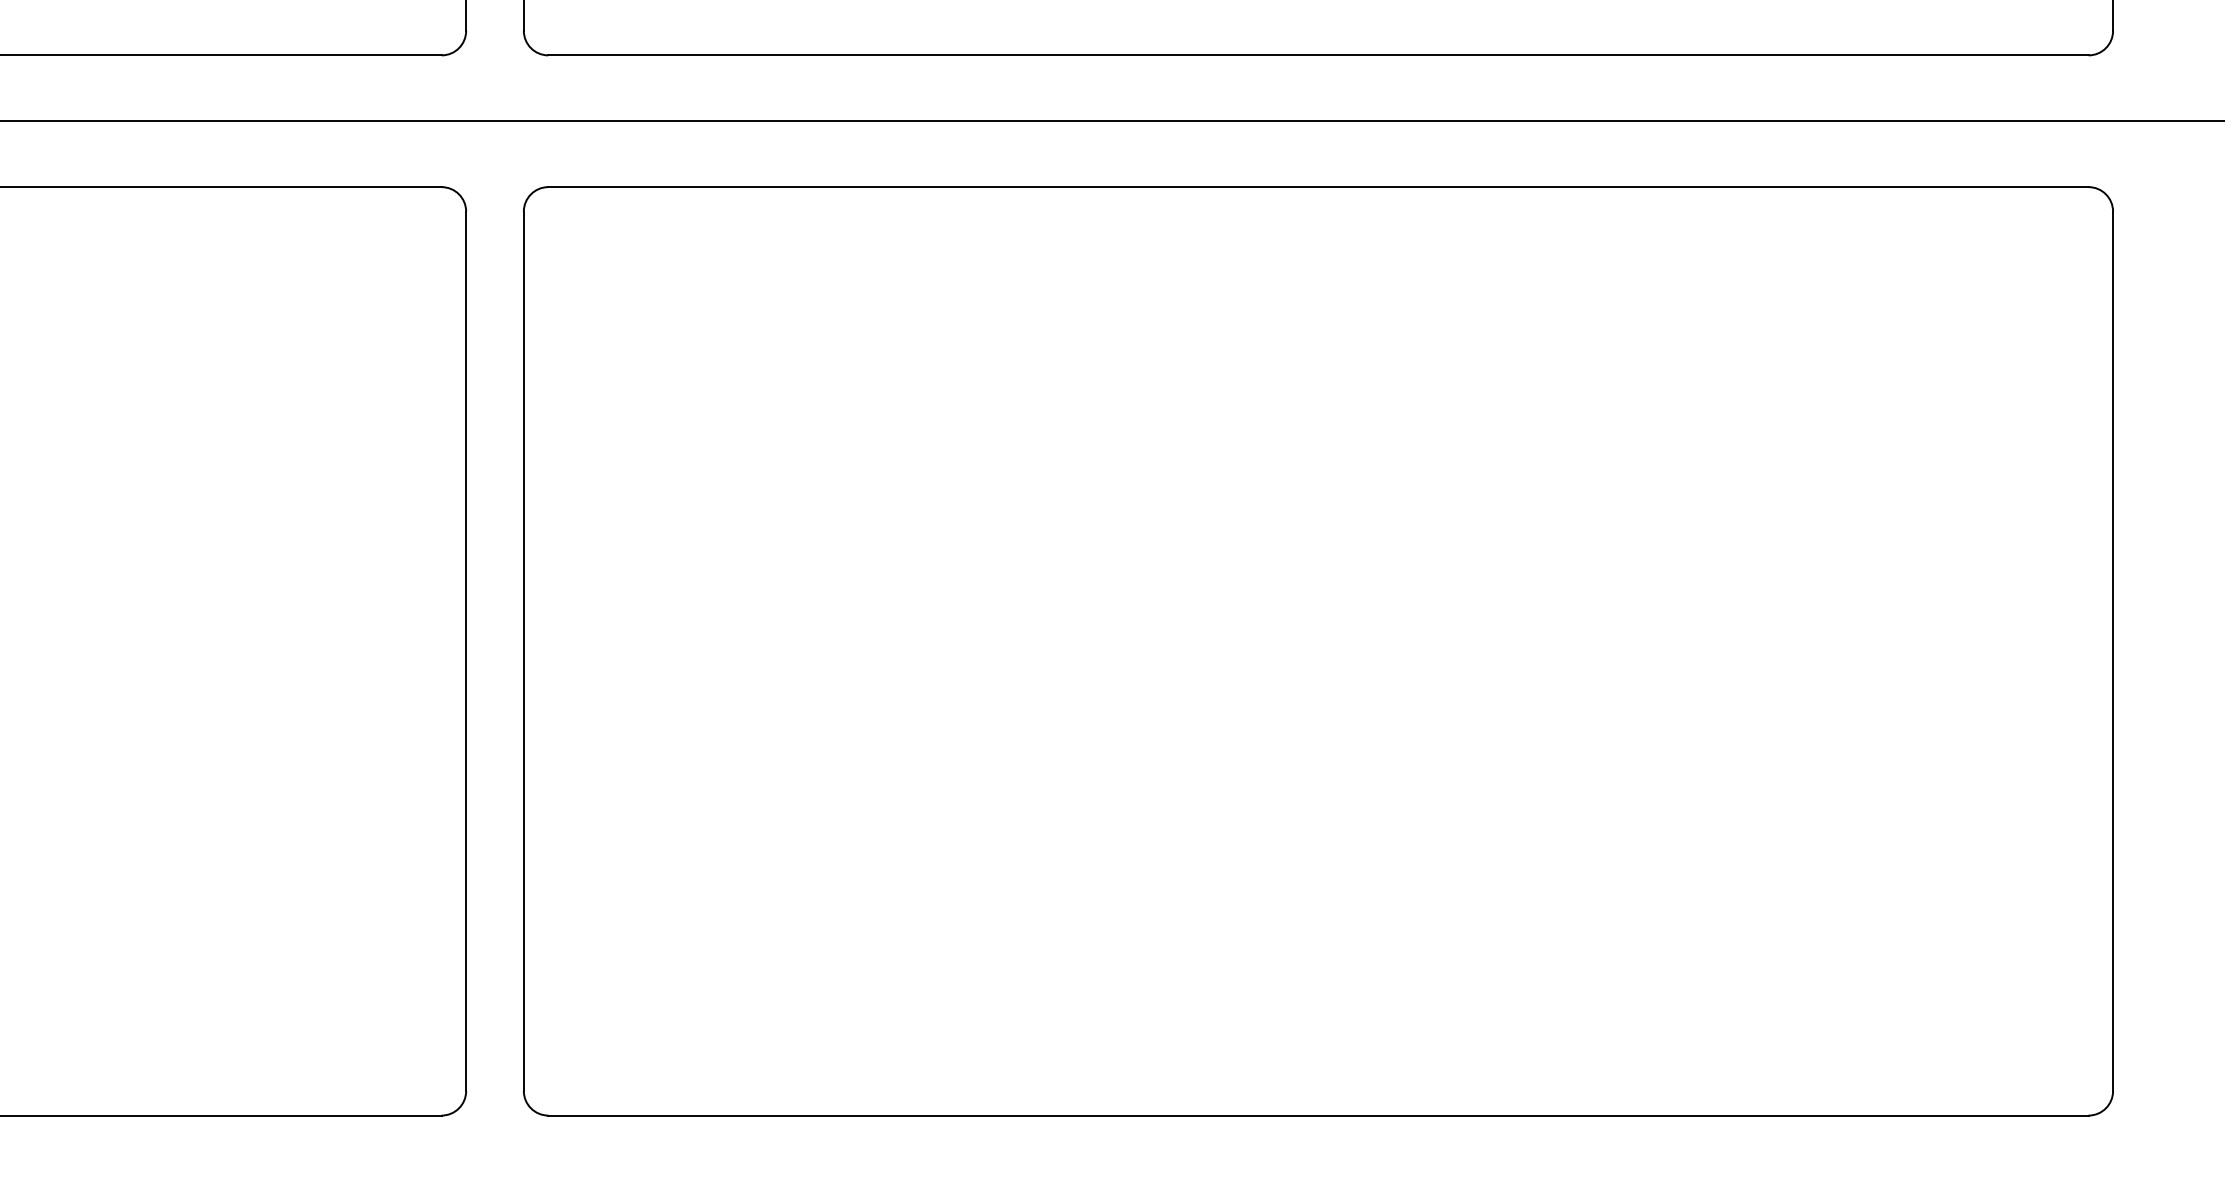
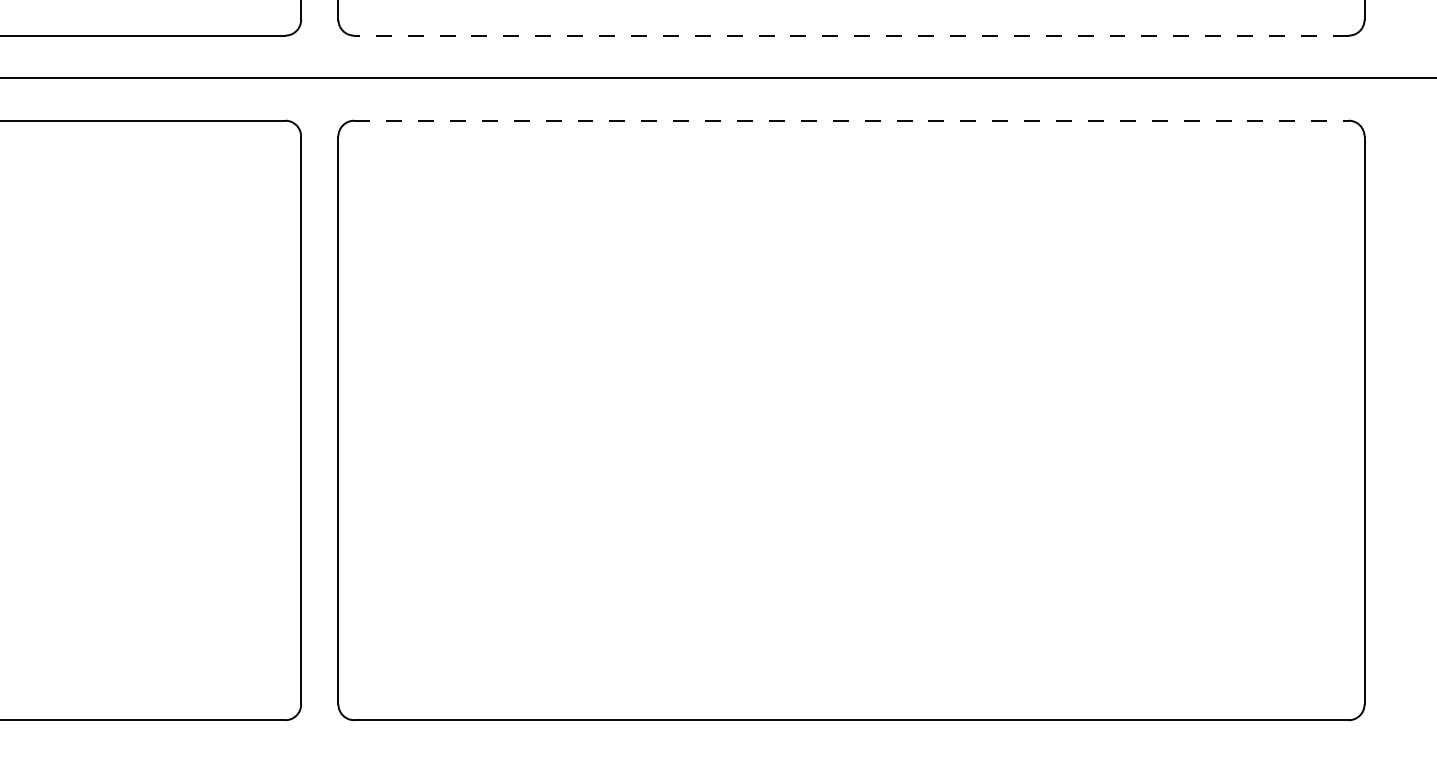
line: (1316, 55) -> (850, 35), solid -> dashed
line: (1318, 186) -> (851, 120), solid -> dashed

